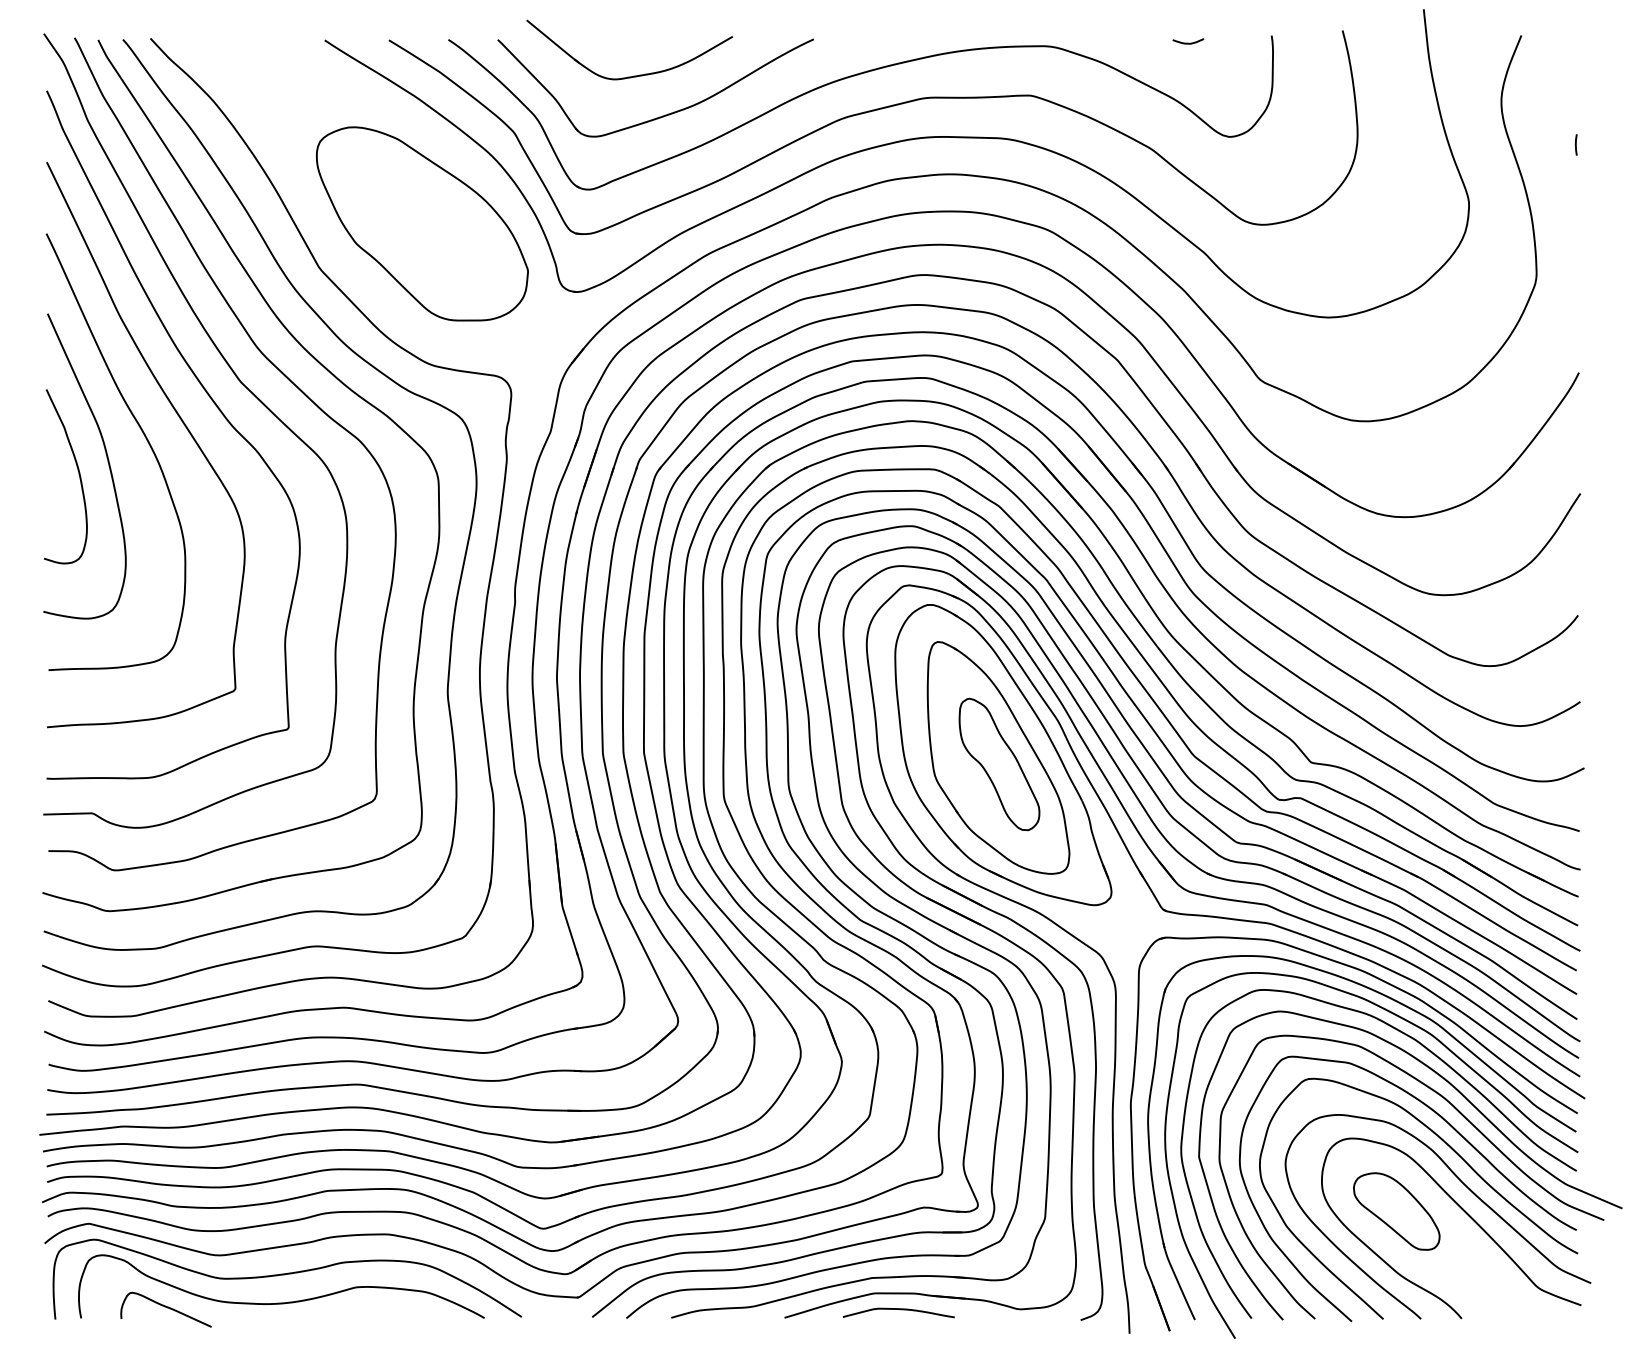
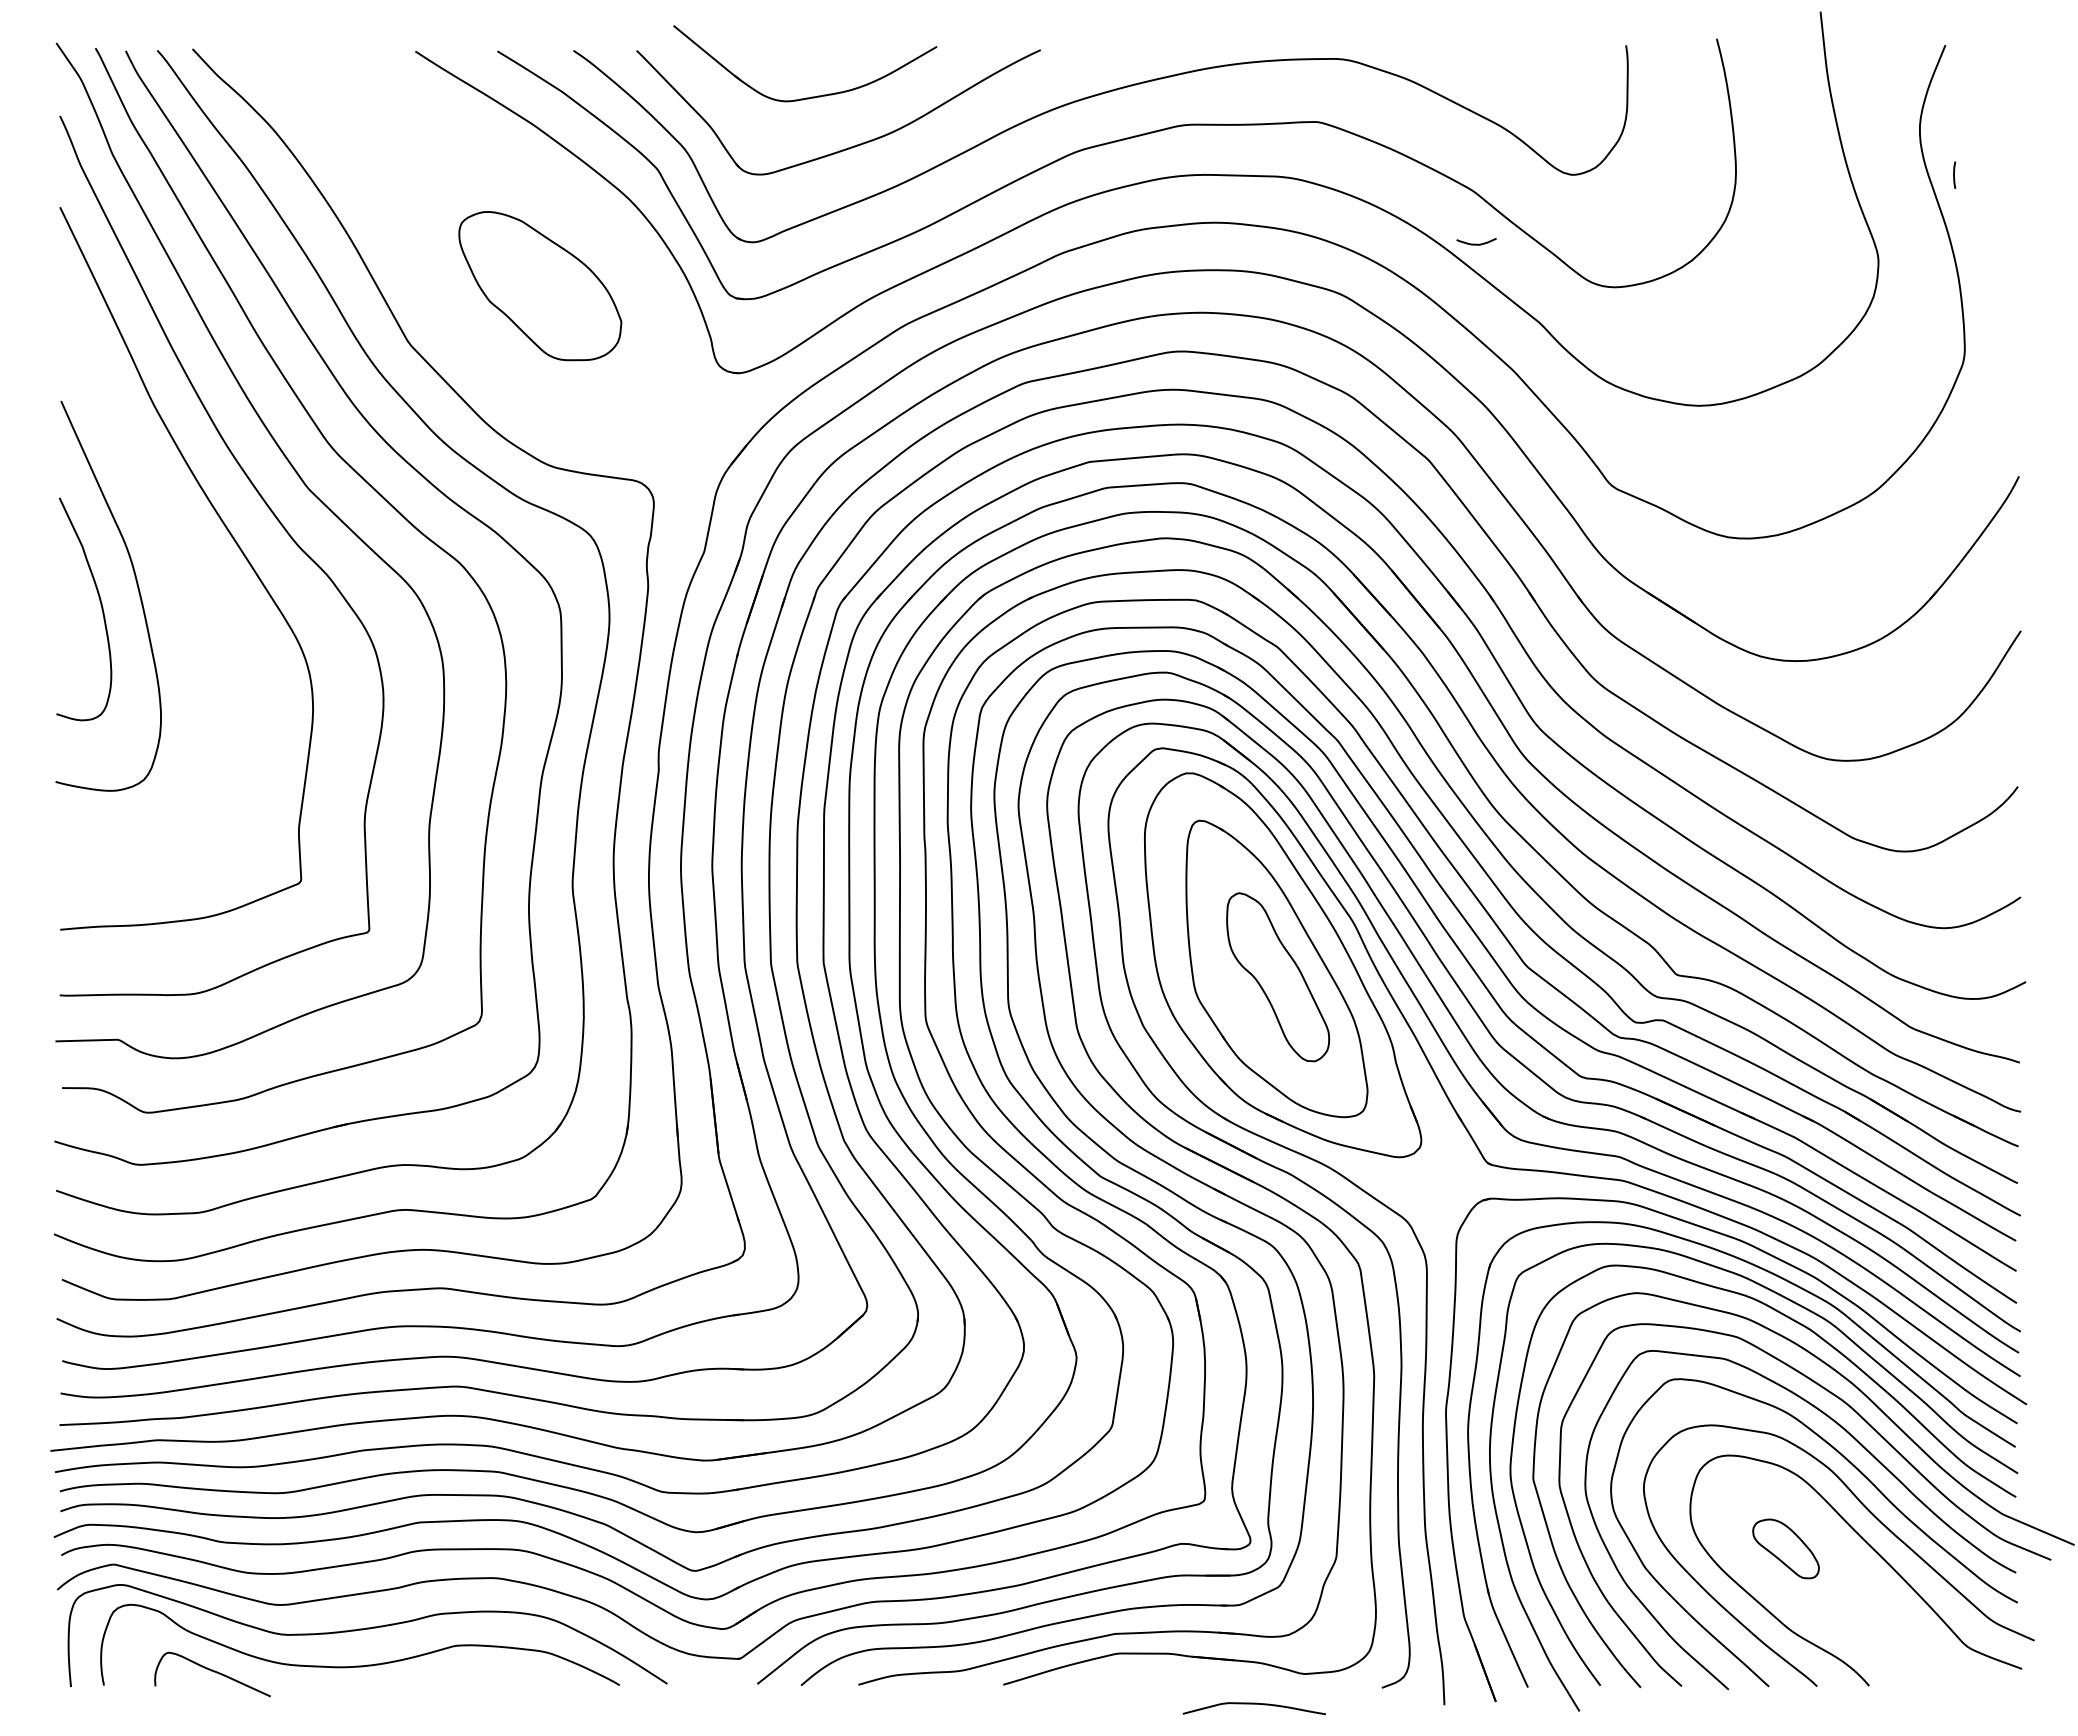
curve: (1188, 42) -> (1476, 243), moved
line: (1576, 144) -> (1954, 174), moved
part: (422, 223) -> (540, 285), size x0.6
curve: (143, 434) -> (183, 555), removed
part: (1396, 1211) -> (1785, 1548), size x0.6
curve: (898, 1309) -> (1253, 1704), moved

